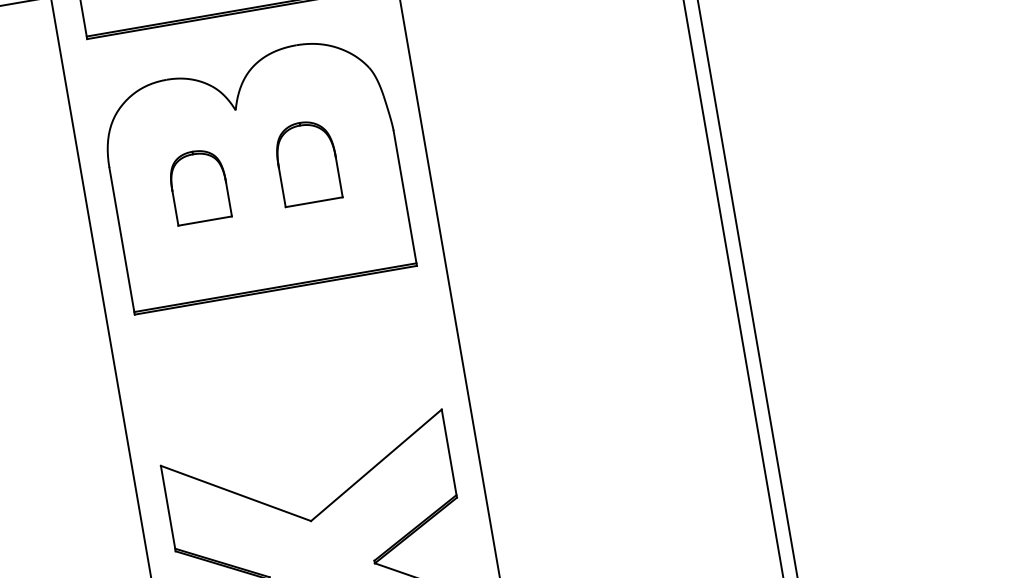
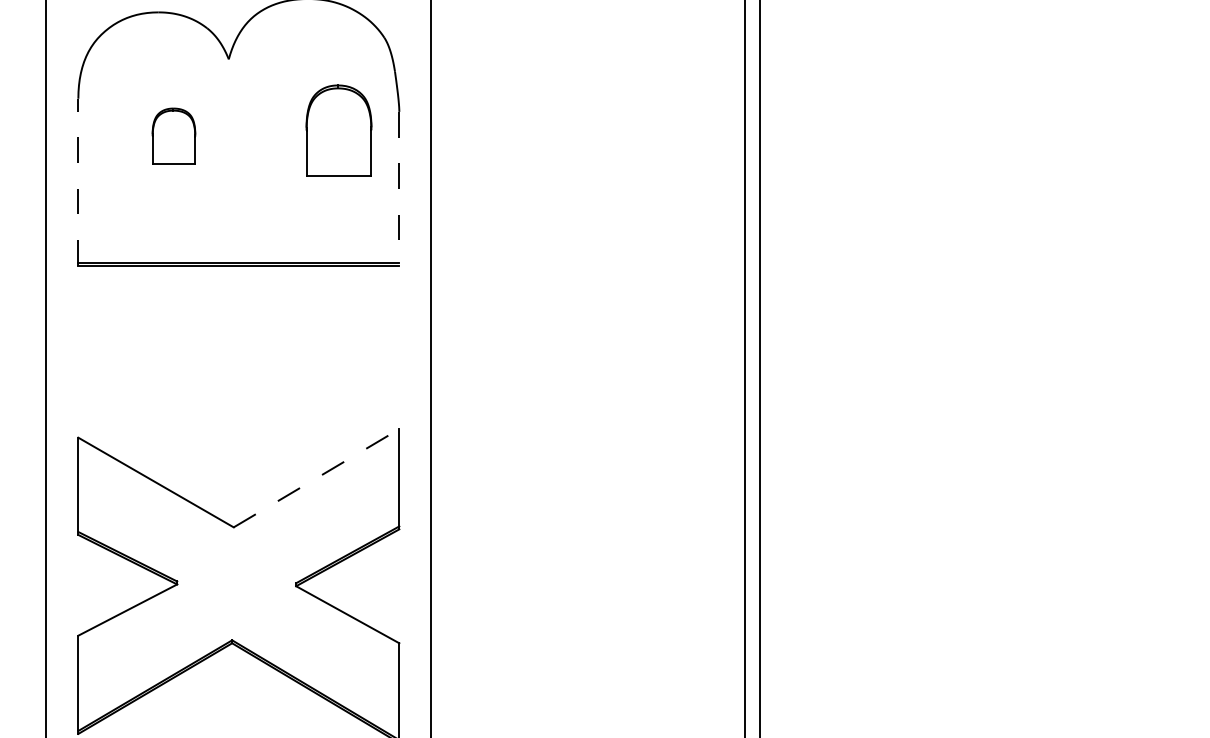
part: (306, 162) -> (338, 130), moved
part: (198, 185) -> (173, 135), size x0.7
line: (405, 198) -> (399, 188), solid -> dashed
line: (122, 240) -> (78, 181), solid -> dashed
line: (376, 464) -> (316, 477), solid -> dashed

